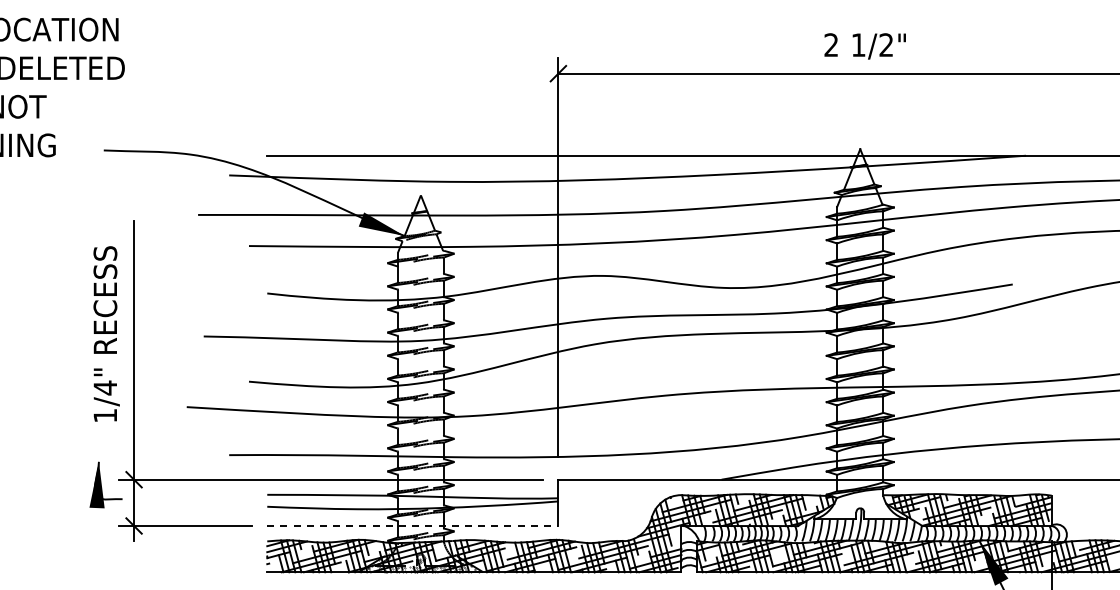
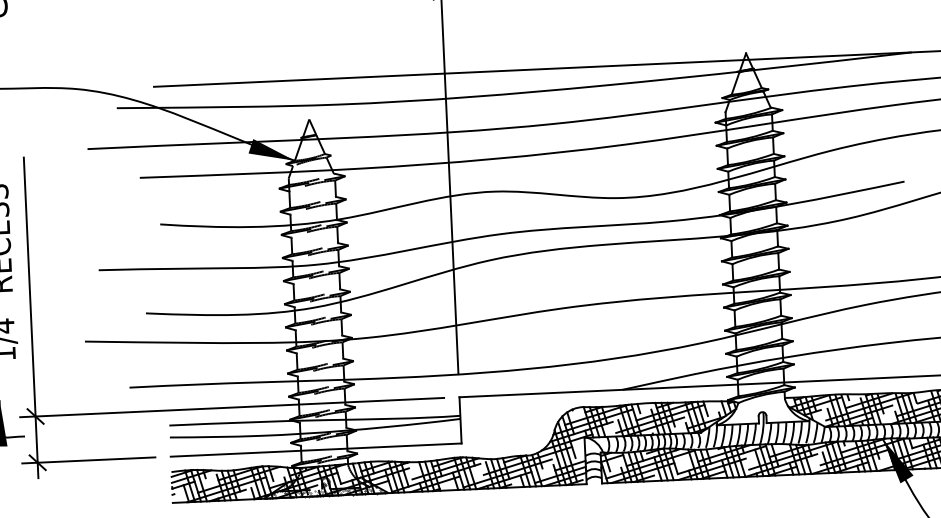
line: (412, 525) -> (315, 449), dashed -> solid

